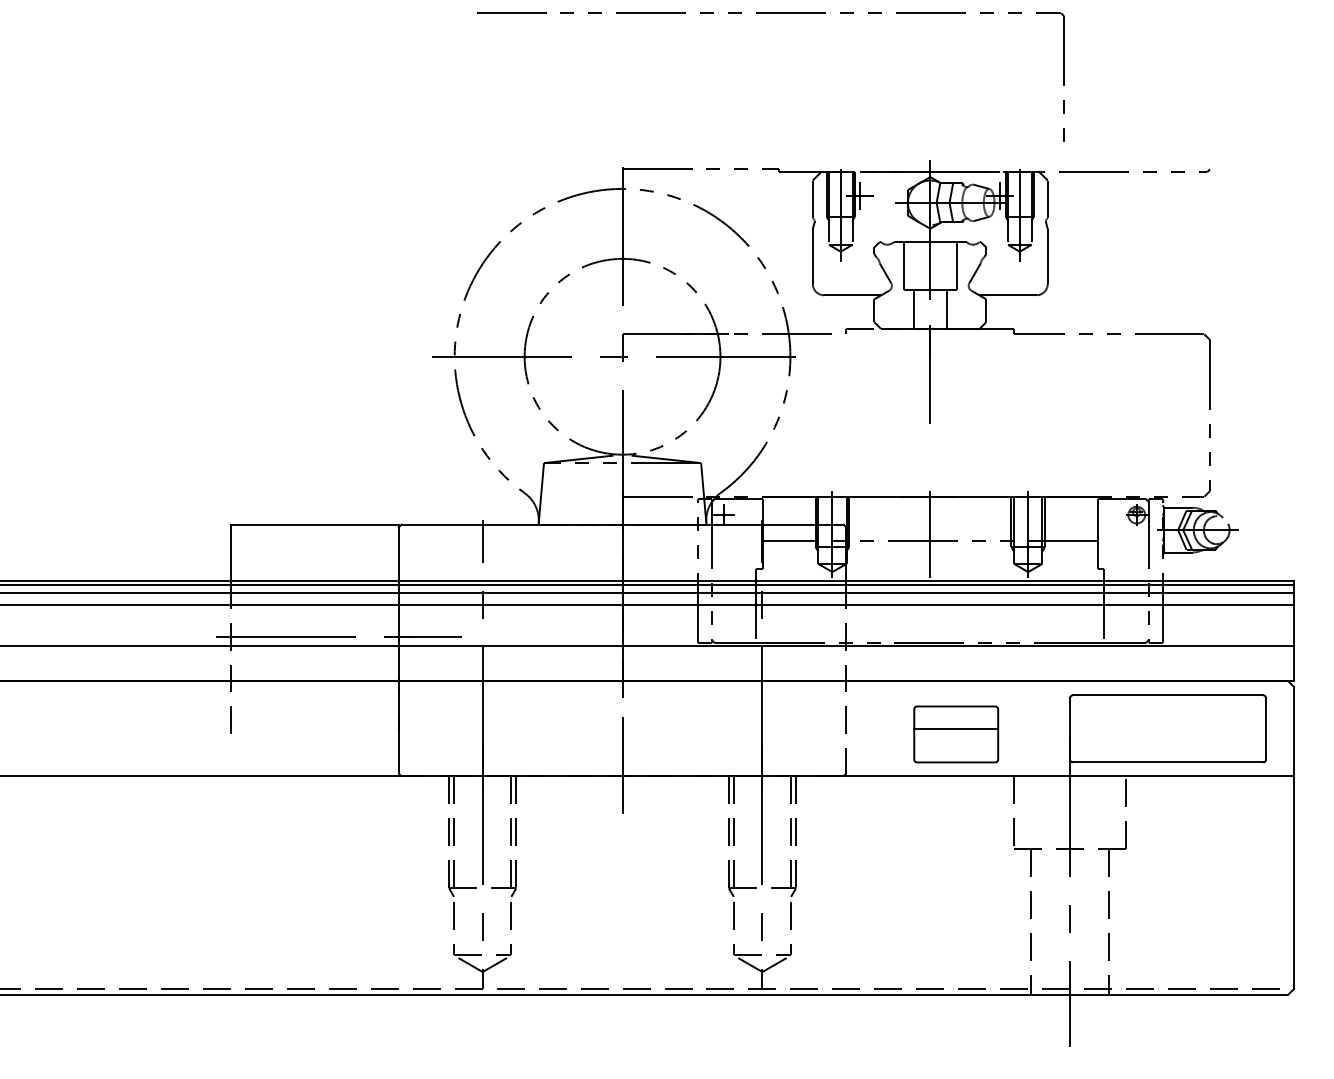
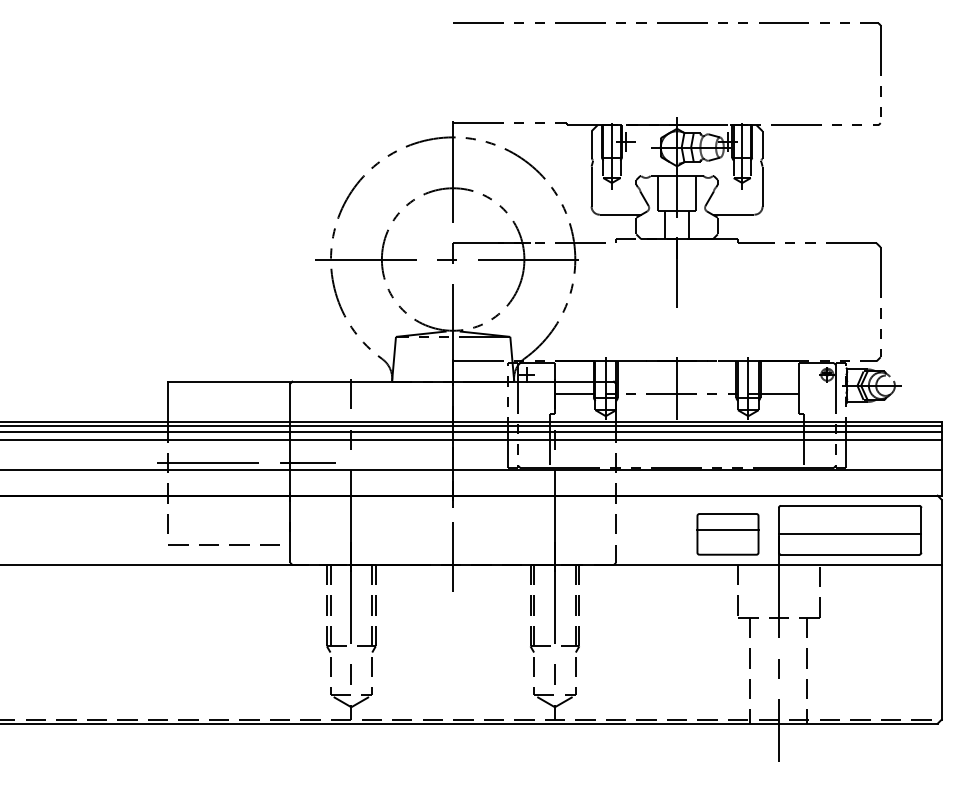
part: (770, 13) -> (667, 23), moved
part: (956, 734) -> (728, 534), moved
line: (1168, 734) -> (850, 534), added
line: (300, 747) -> (218, 543), added

